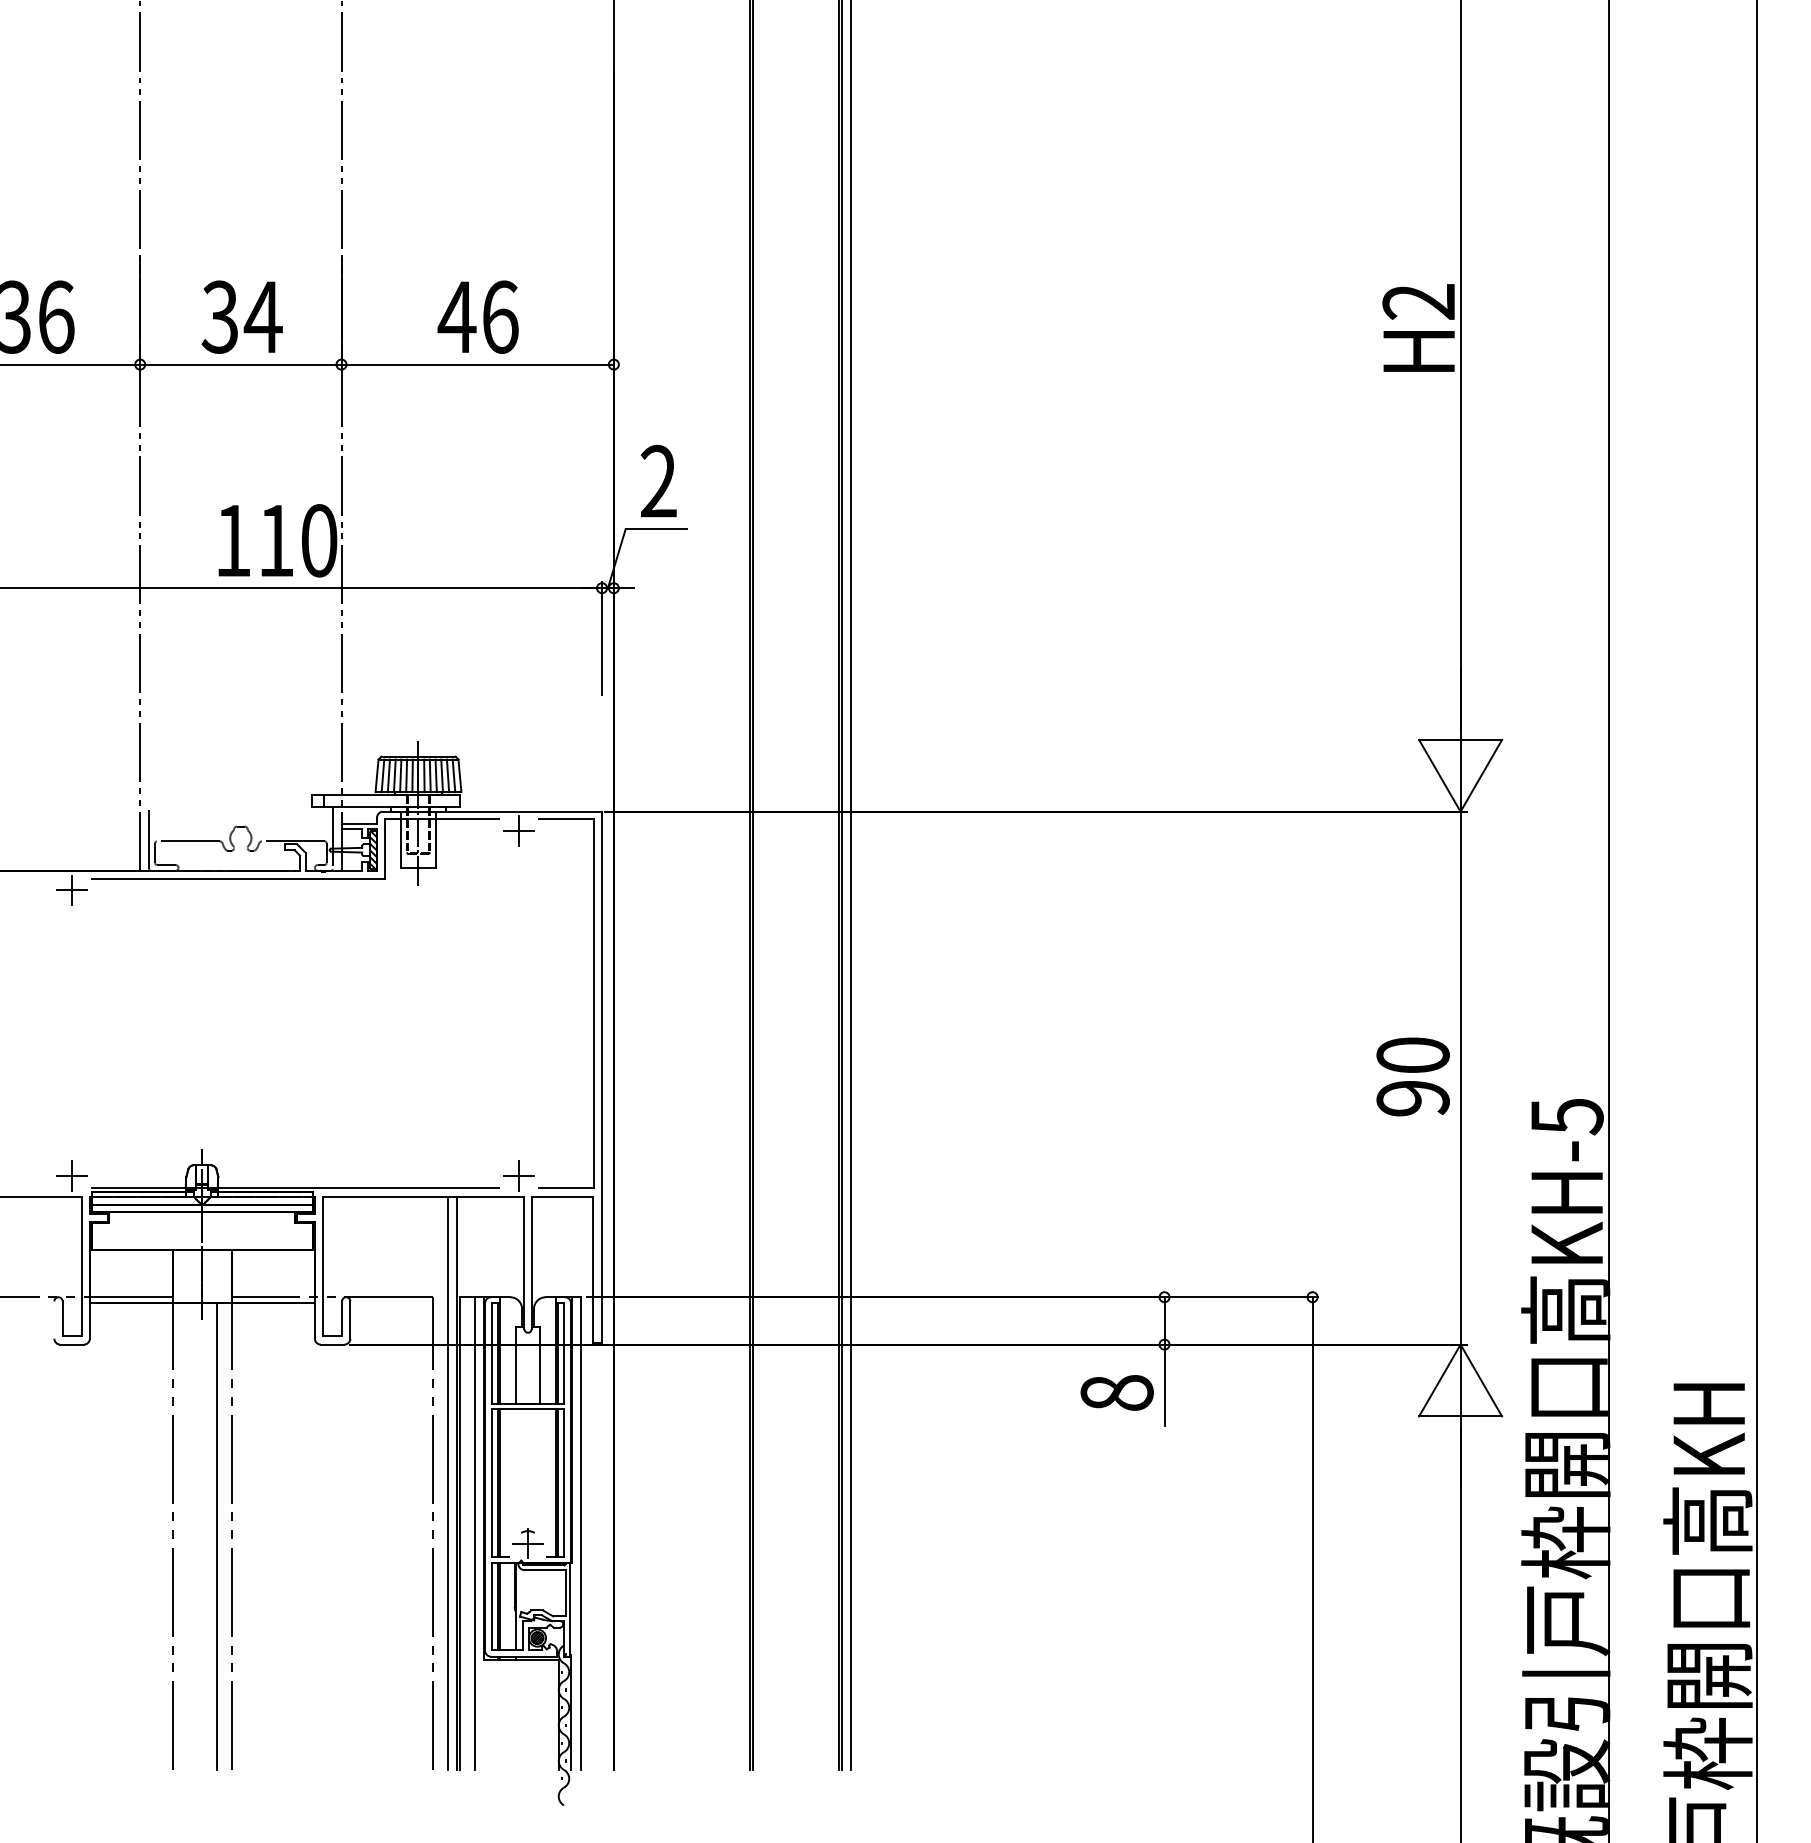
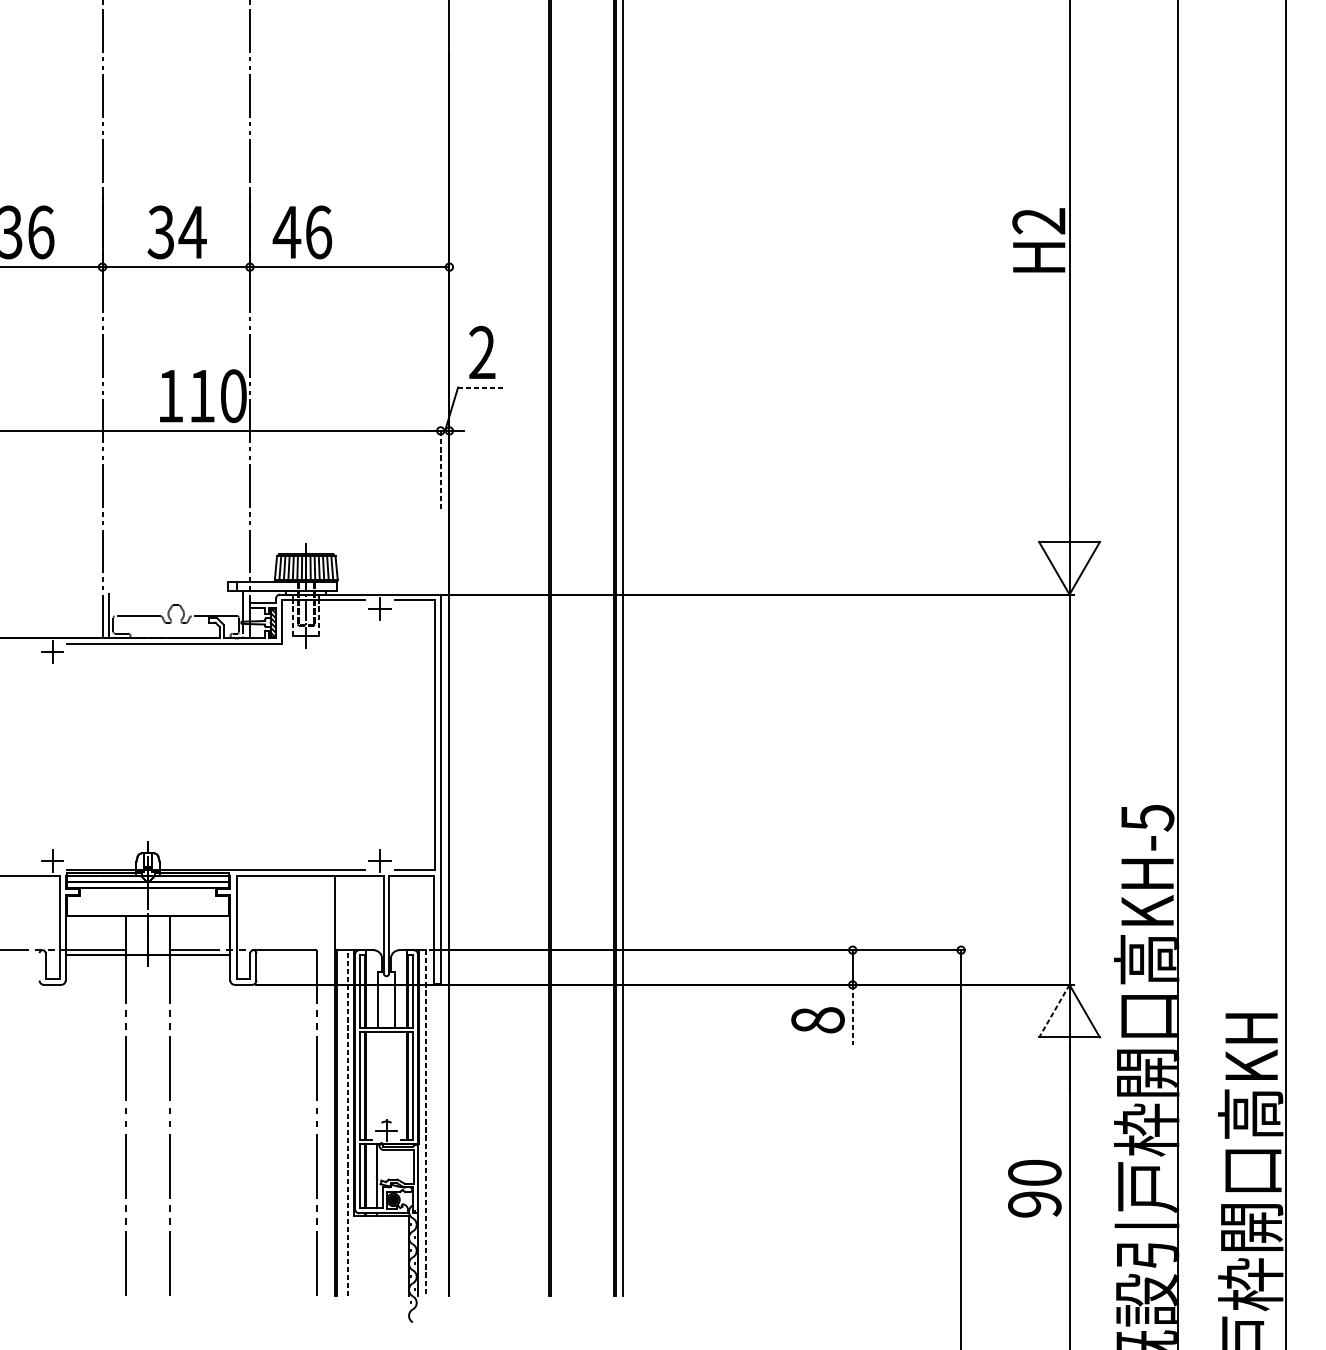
text: (477, 316) -> (301, 231), moved
line: (656, 528) -> (480, 387), solid -> dashed
line: (602, 638) -> (441, 467), solid -> dashed
line: (400, 843) -> (293, 617), solid -> dashed
line: (436, 843) -> (319, 617), solid -> dashed
text: (1412, 1076) -> (1034, 1188), moved
line: (1439, 1380) -> (1054, 1011), solid -> dashed
line: (1164, 1385) -> (852, 1014), solid -> dashed
line: (448, 1482) -> (328, 1085), removed
line: (474, 1533) -> (347, 1123), solid -> dashed
line: (581, 1534) -> (425, 1123), solid -> dashed
line: (217, 1536) -> (159, 1125), removed

